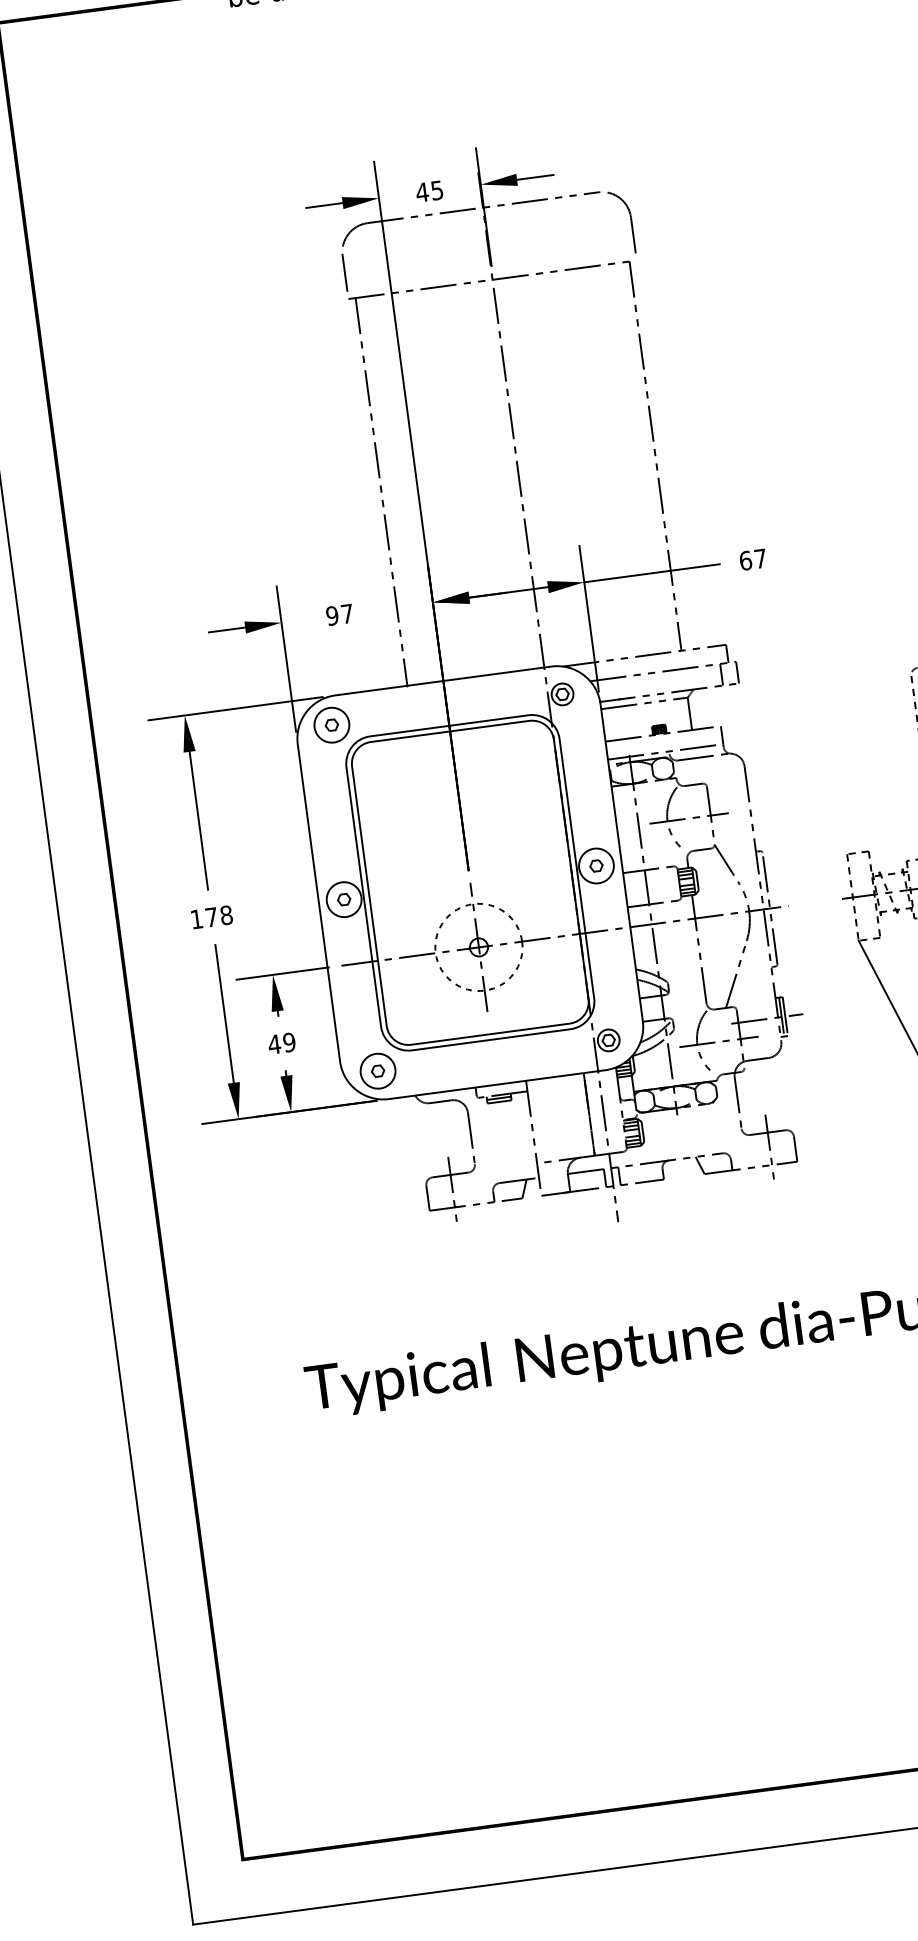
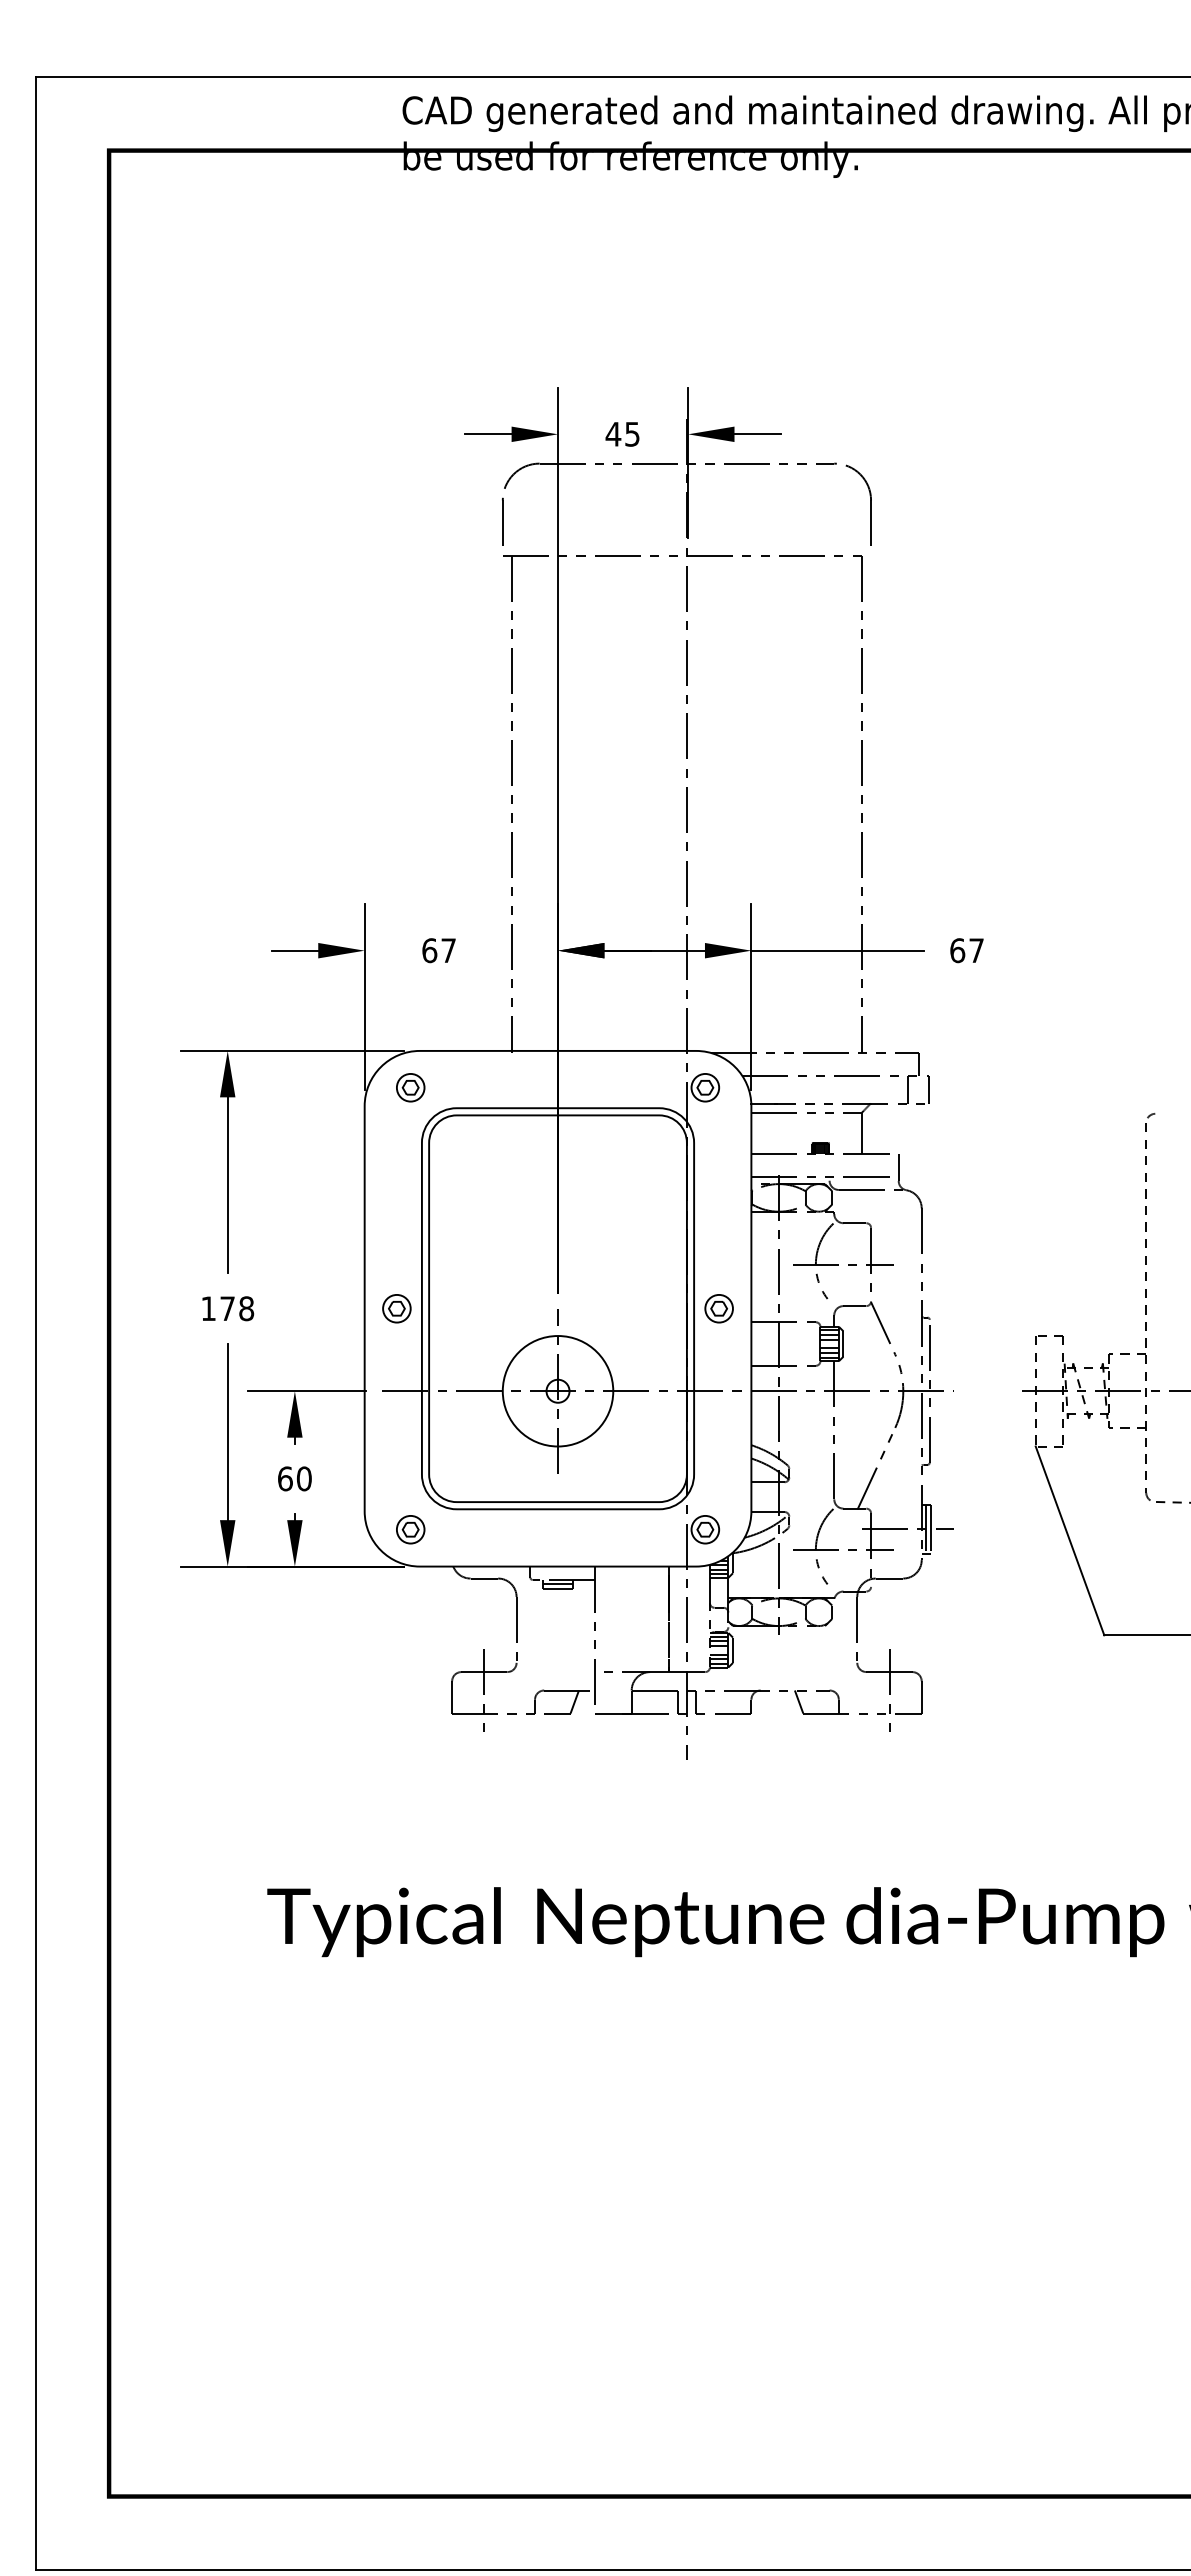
text: (332, 615) -> (429, 950), 97 -> 67
circle: (331, 725) -> (410, 1087), size x0.62
circle: (595, 865) -> (718, 1308), size x0.62
circle: (343, 899) -> (396, 1308), size x0.62
circle: (478, 947) -> (557, 1391), dashed -> solid
text: (281, 1043) -> (294, 1478), 49 -> 60
circle: (377, 1071) -> (410, 1529), size x0.62

